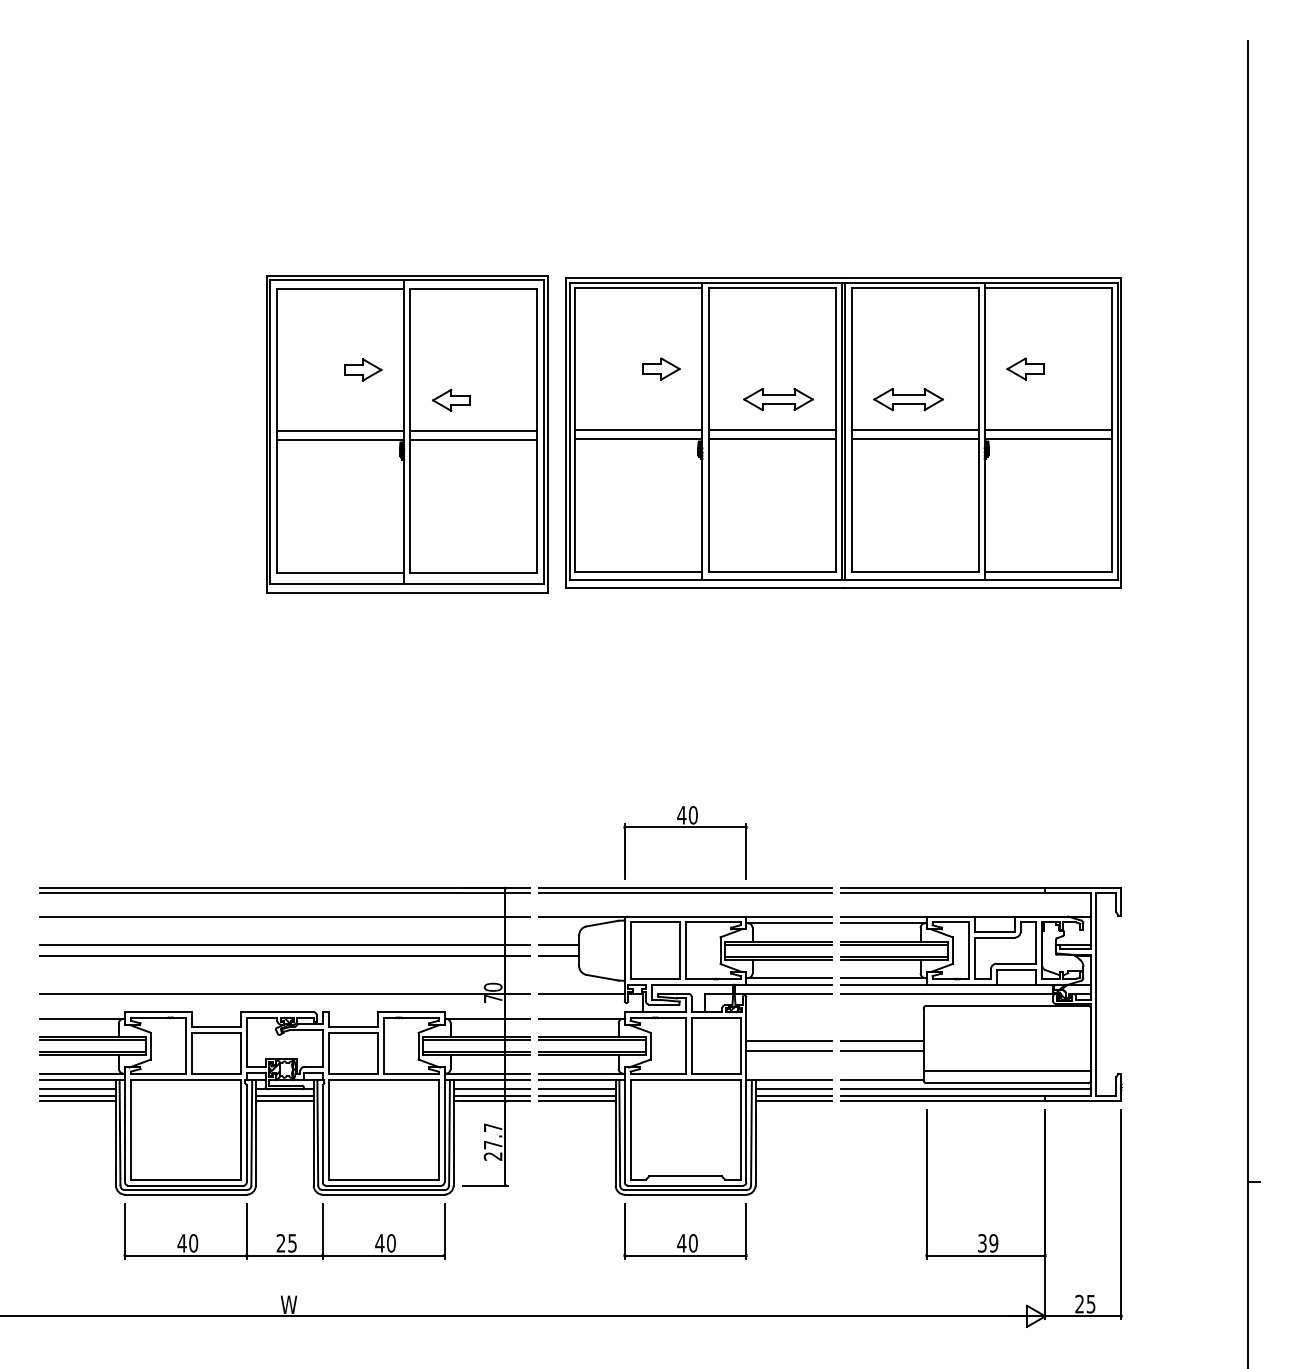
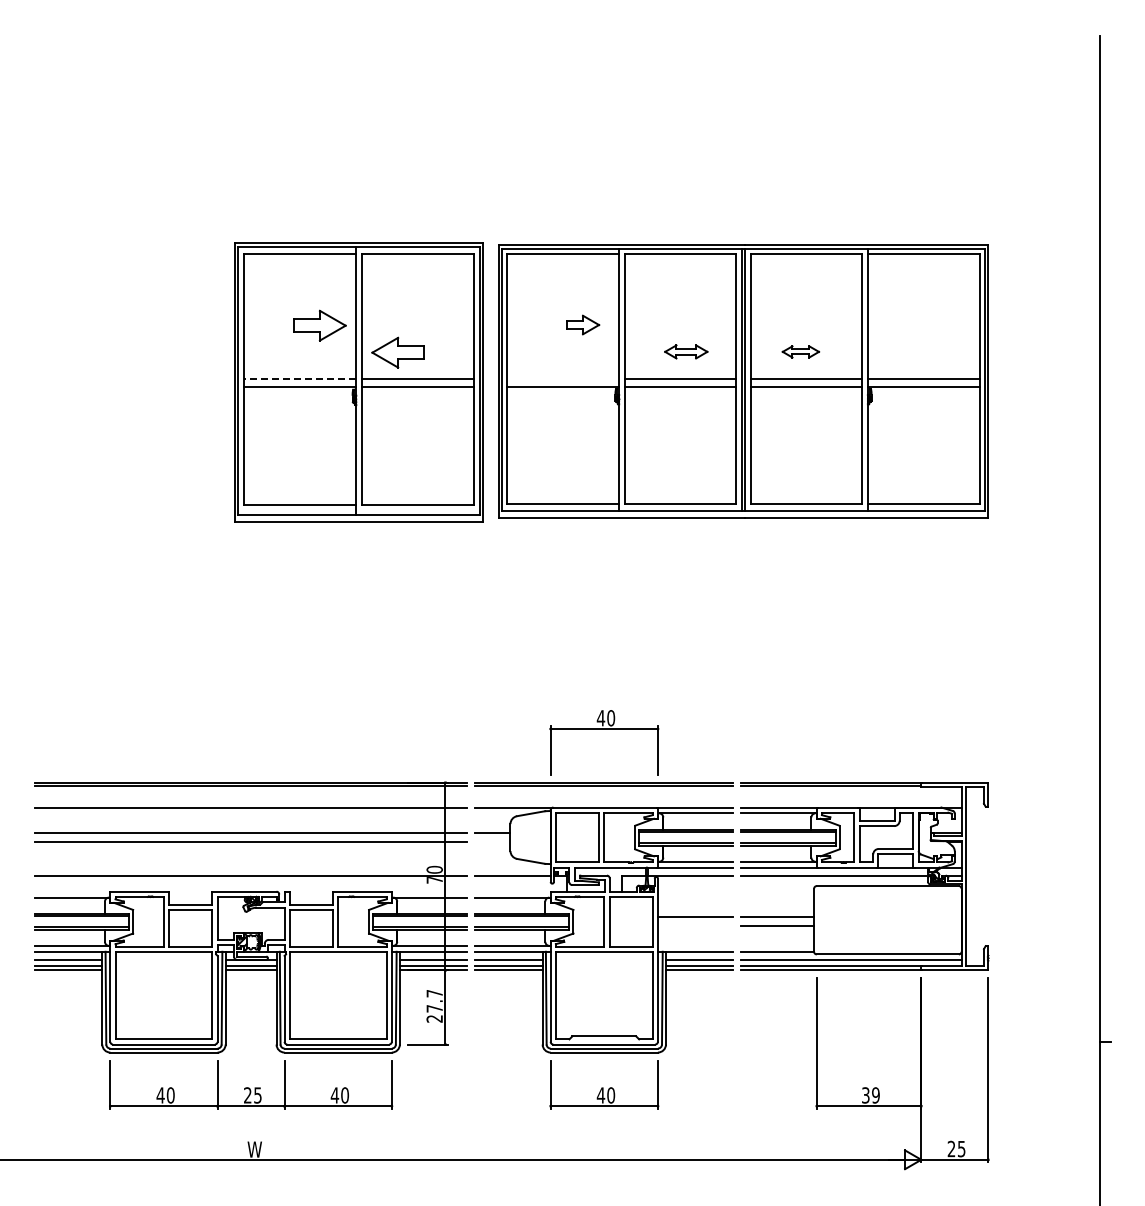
part: (1025, 368) -> (903, 324), removed
part: (363, 369) -> (320, 325), size x1.6
part: (778, 399) -> (686, 351), size x0.7
part: (908, 399) -> (800, 351), size x0.6
part: (450, 400) -> (397, 352), size x1.6
line: (639, 429) -> (563, 378), removed
line: (340, 430) -> (300, 379), solid -> dashed
line: (558, 956) -> (492, 842), removed
line: (789, 1051) -> (695, 926), removed
line: (1006, 1070) -> (887, 943), removed

